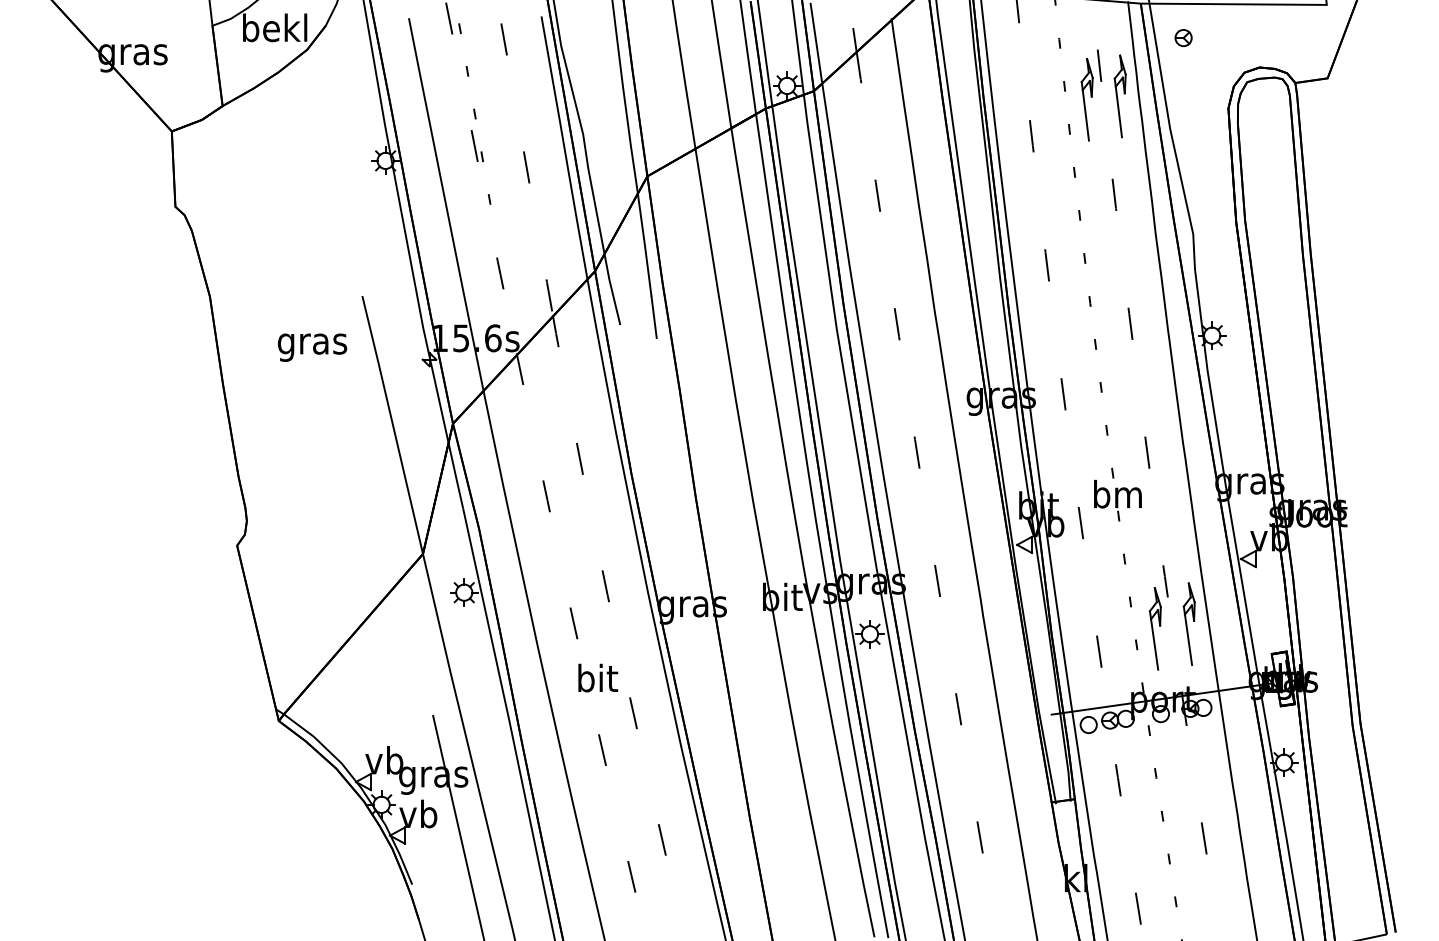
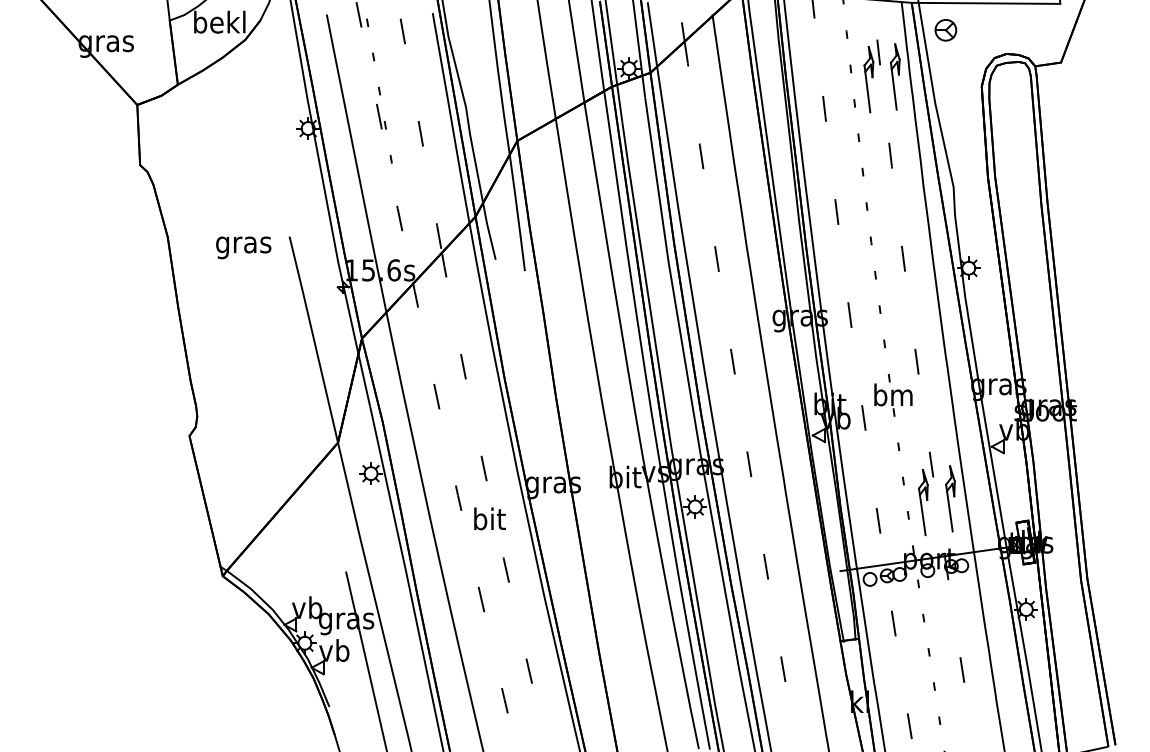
part: (1183, 38) -> (945, 30), size x1.6
text: (312, 347) -> (243, 247), moved
text: (597, 677) -> (489, 518), moved

